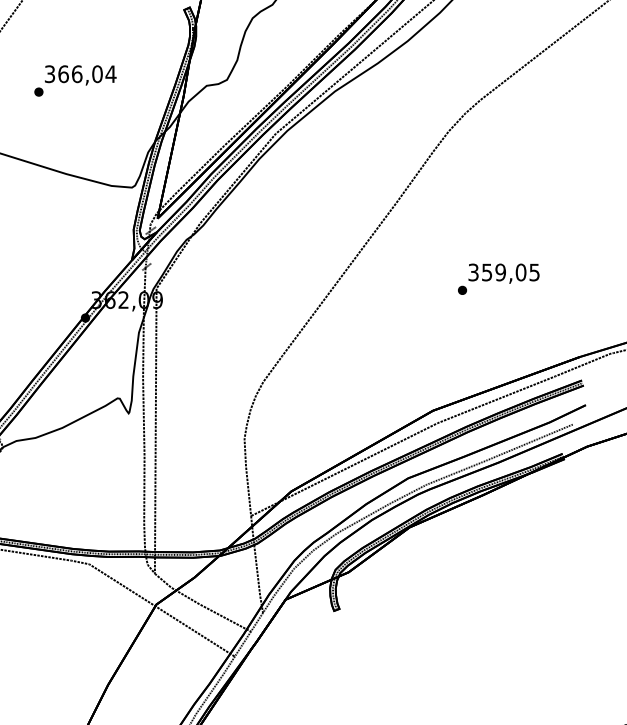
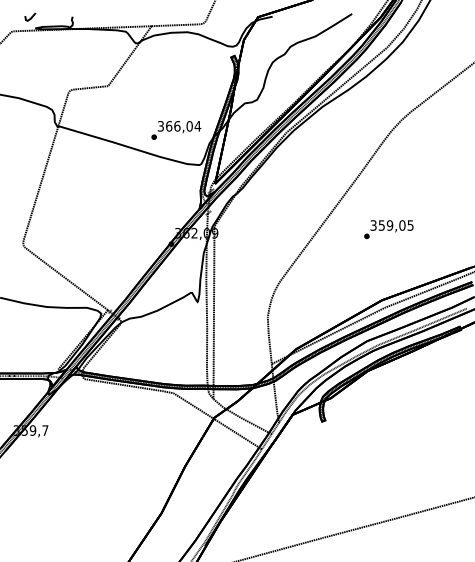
text: (75, 81) -> (176, 130), moved
text: (498, 279) -> (388, 229), moved

